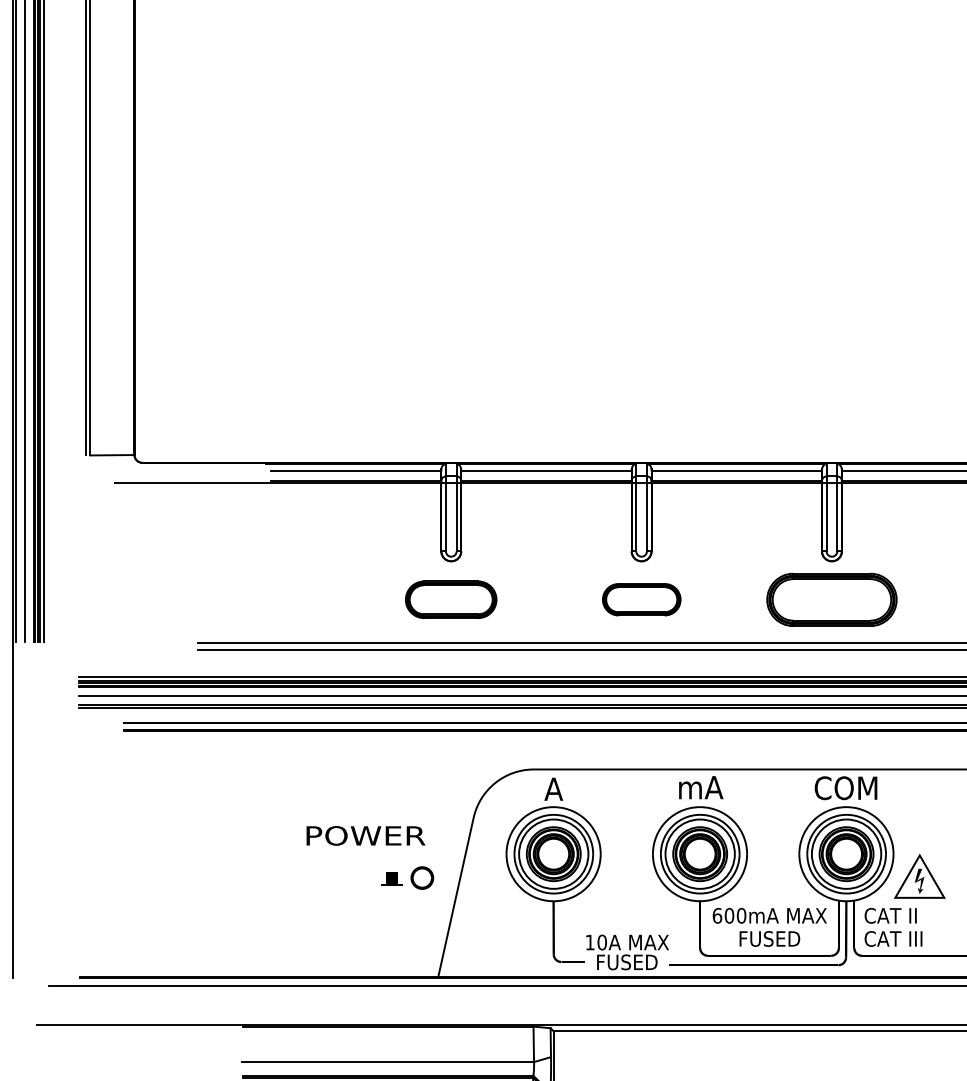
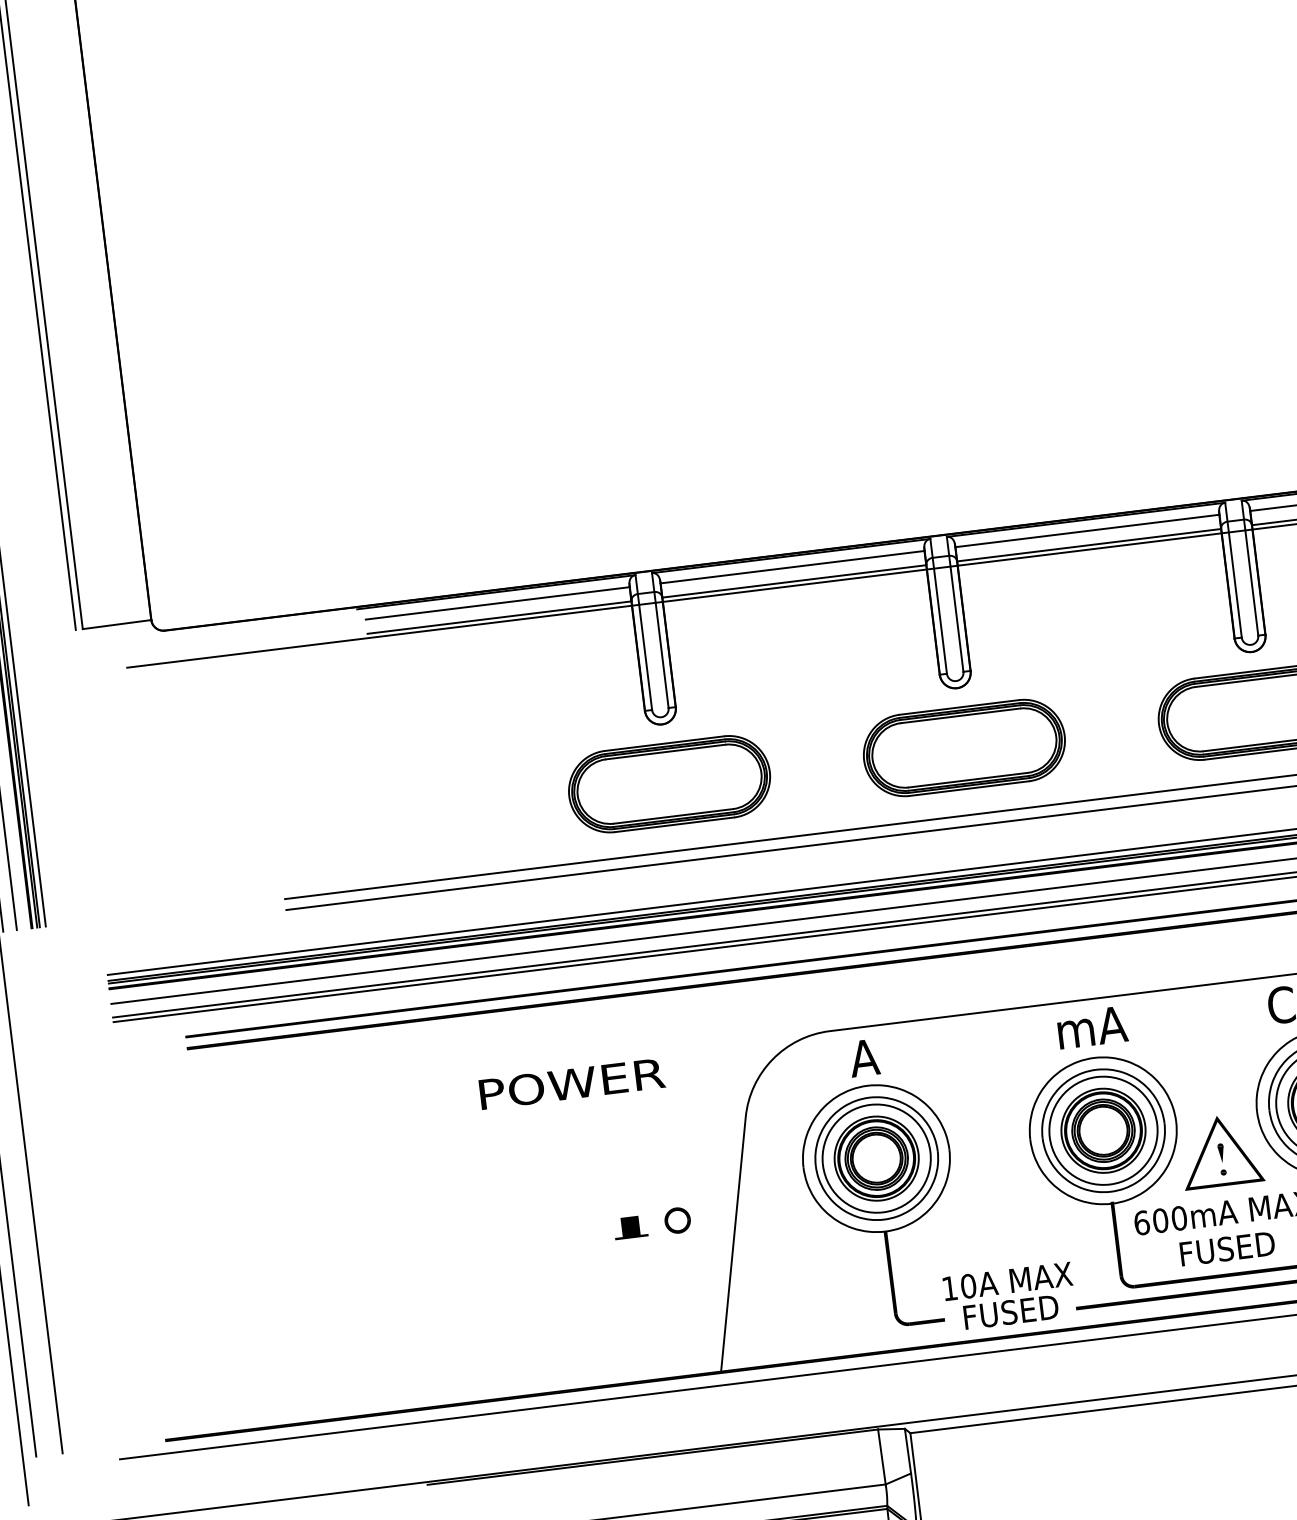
part: (450, 599) -> (668, 783), size x1.43
part: (641, 599) -> (964, 747), size x1.67
text: (365, 835) -> (571, 1083), moved
part: (773, 875) -> (1221, 1149), added
part: (422, 877) -> (677, 1219), size x0.71

